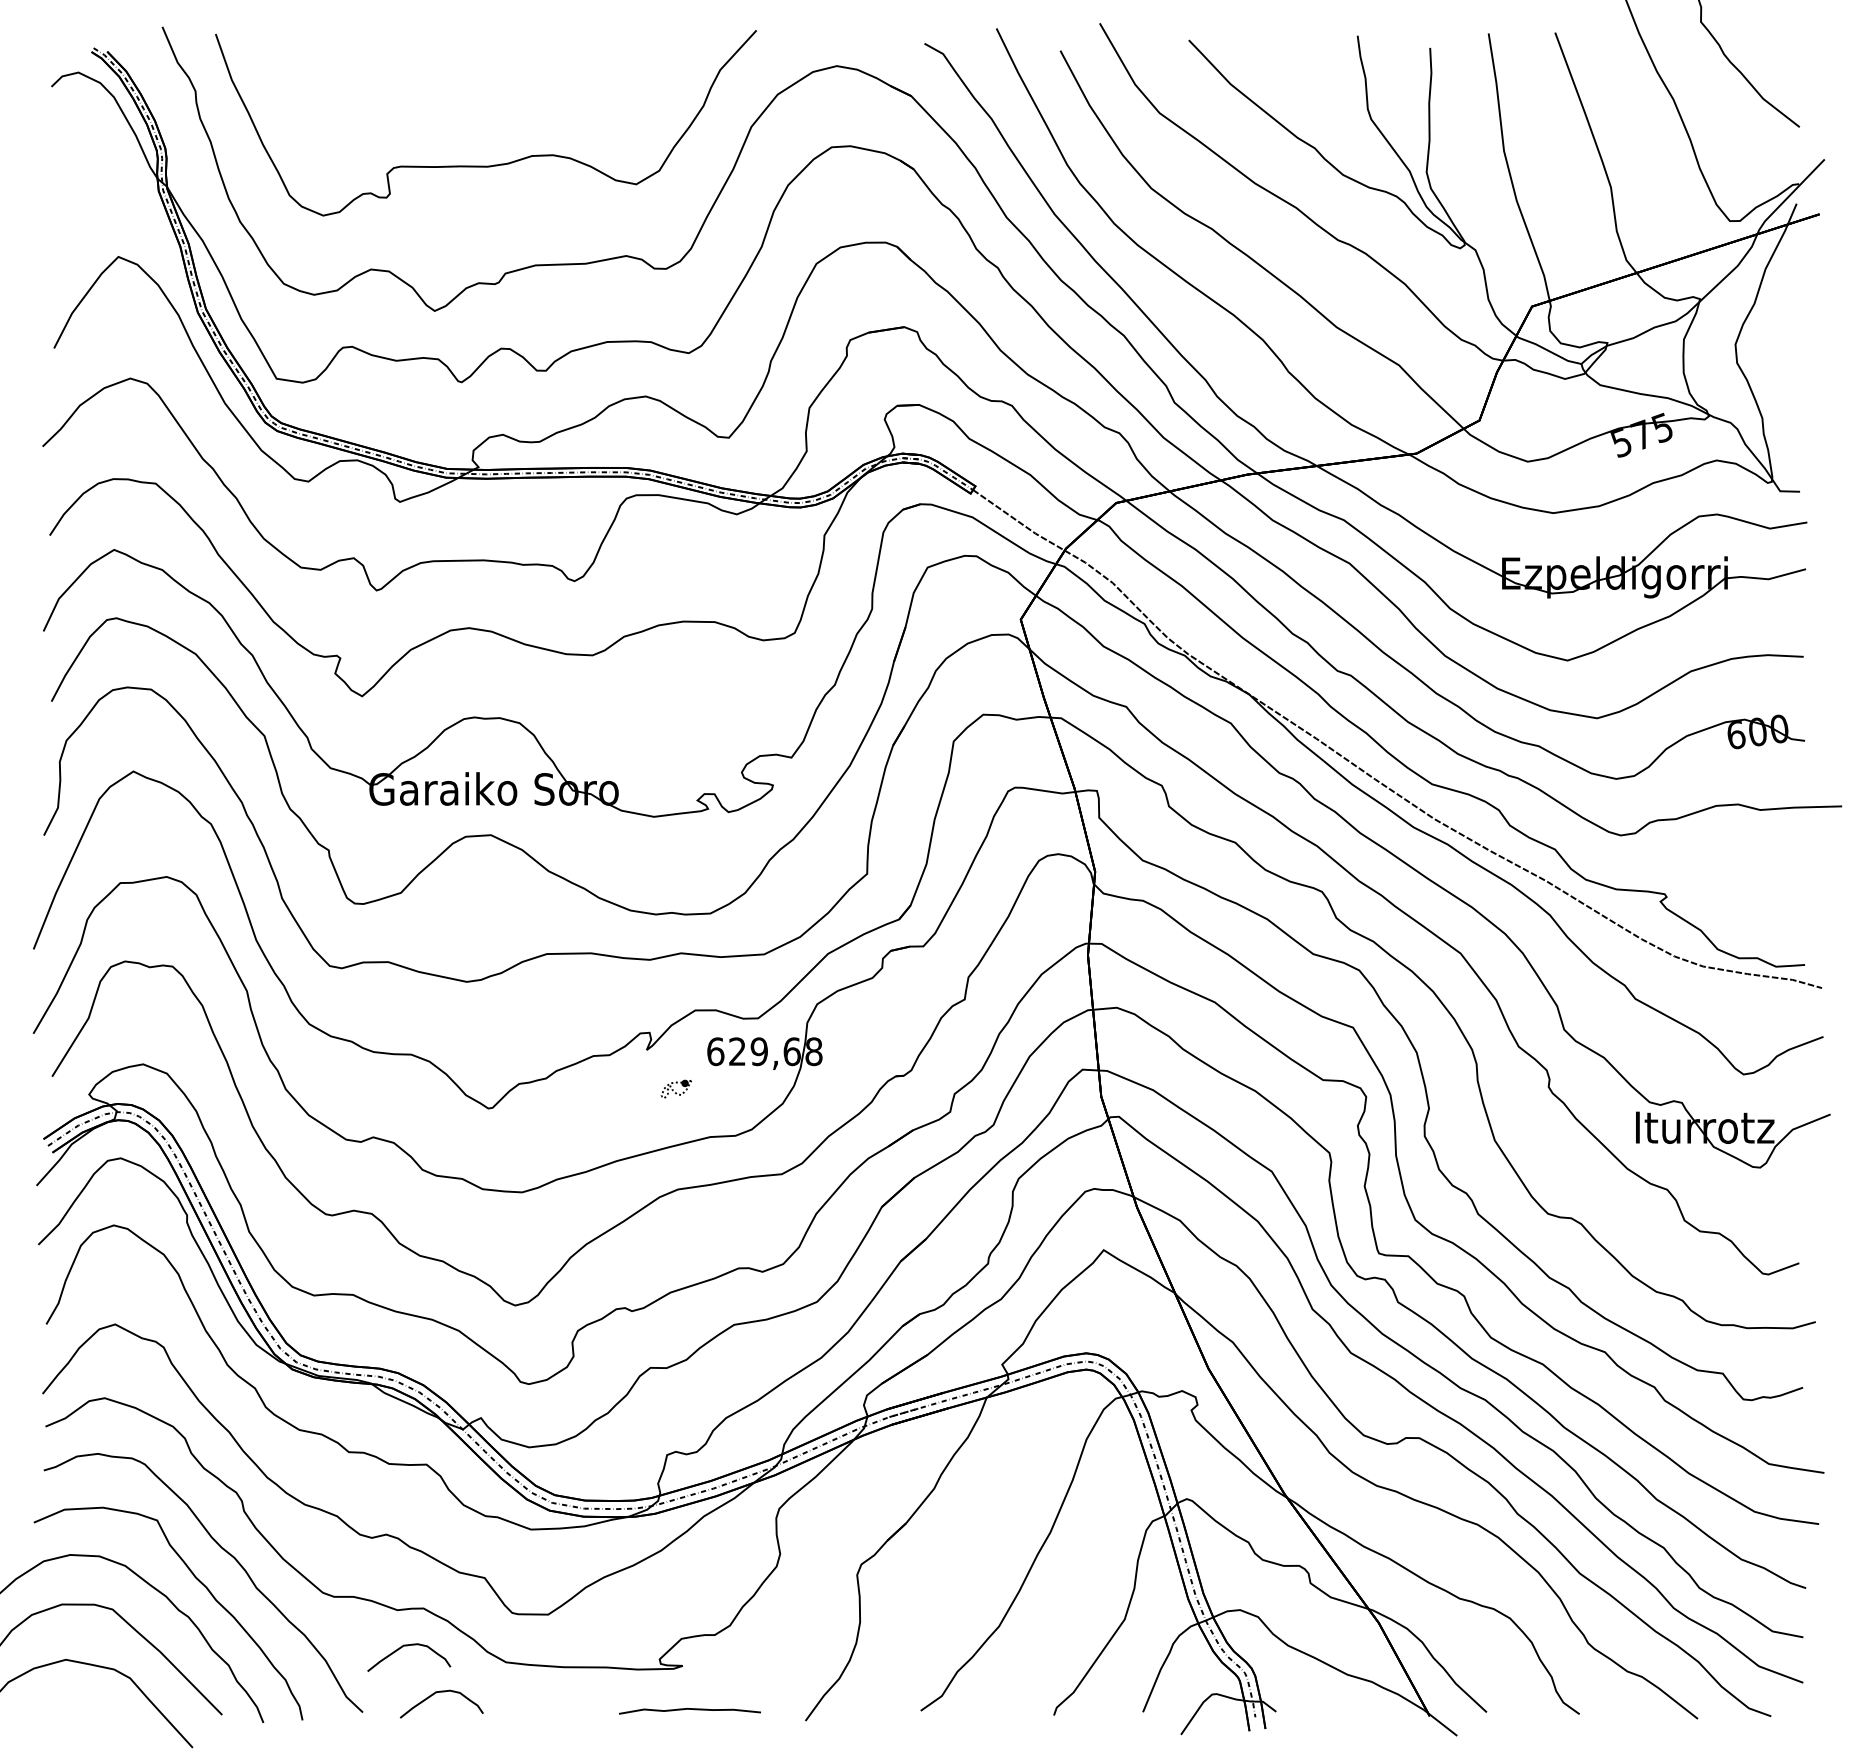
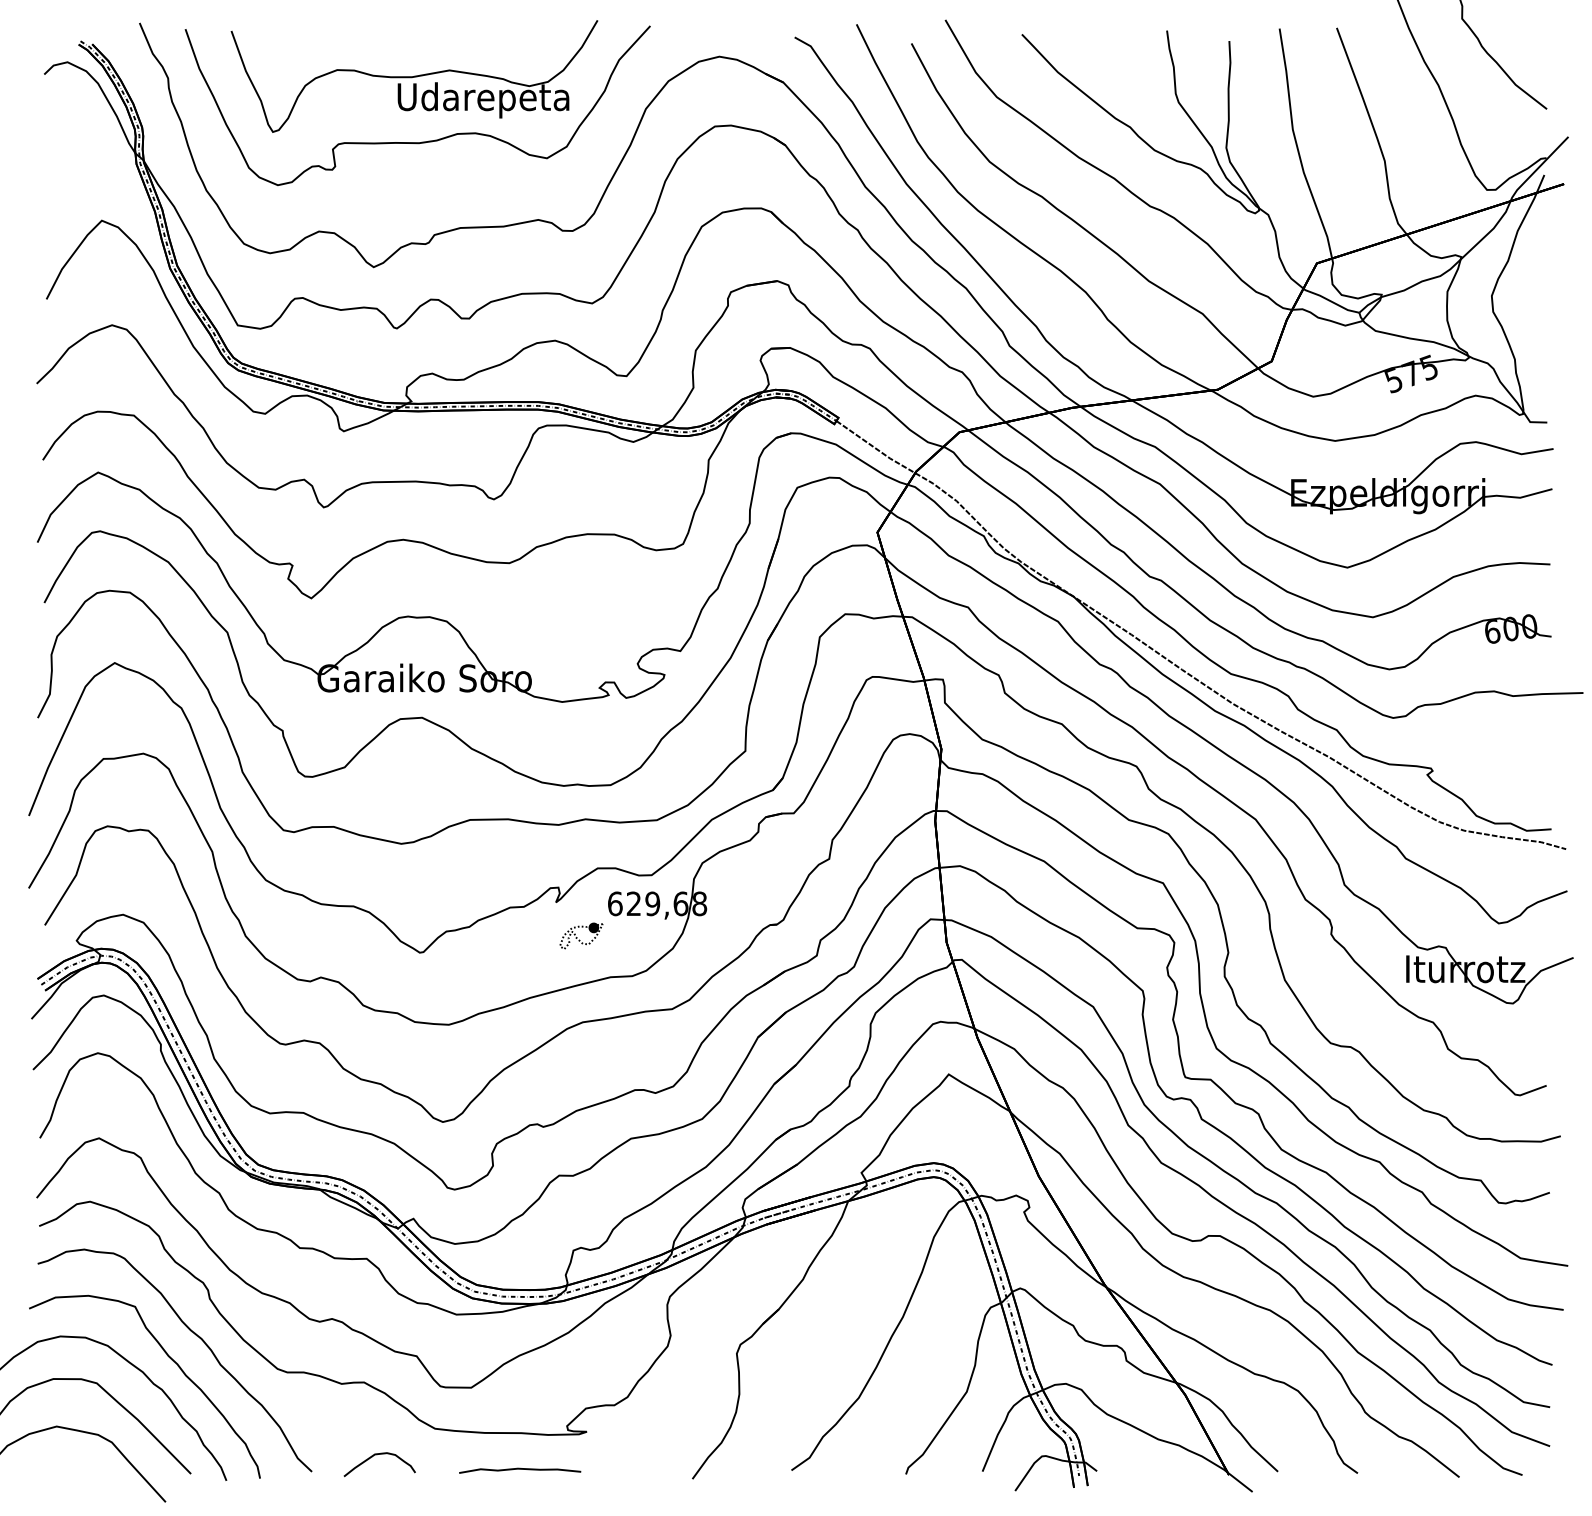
part: (482, 89) -> (414, 76), added
part: (676, 1088) -> (581, 935), size x1.67
curve: (406, 1646) -> (349, 1415), removed
curve: (690, 1709) -> (520, 1469), moved

